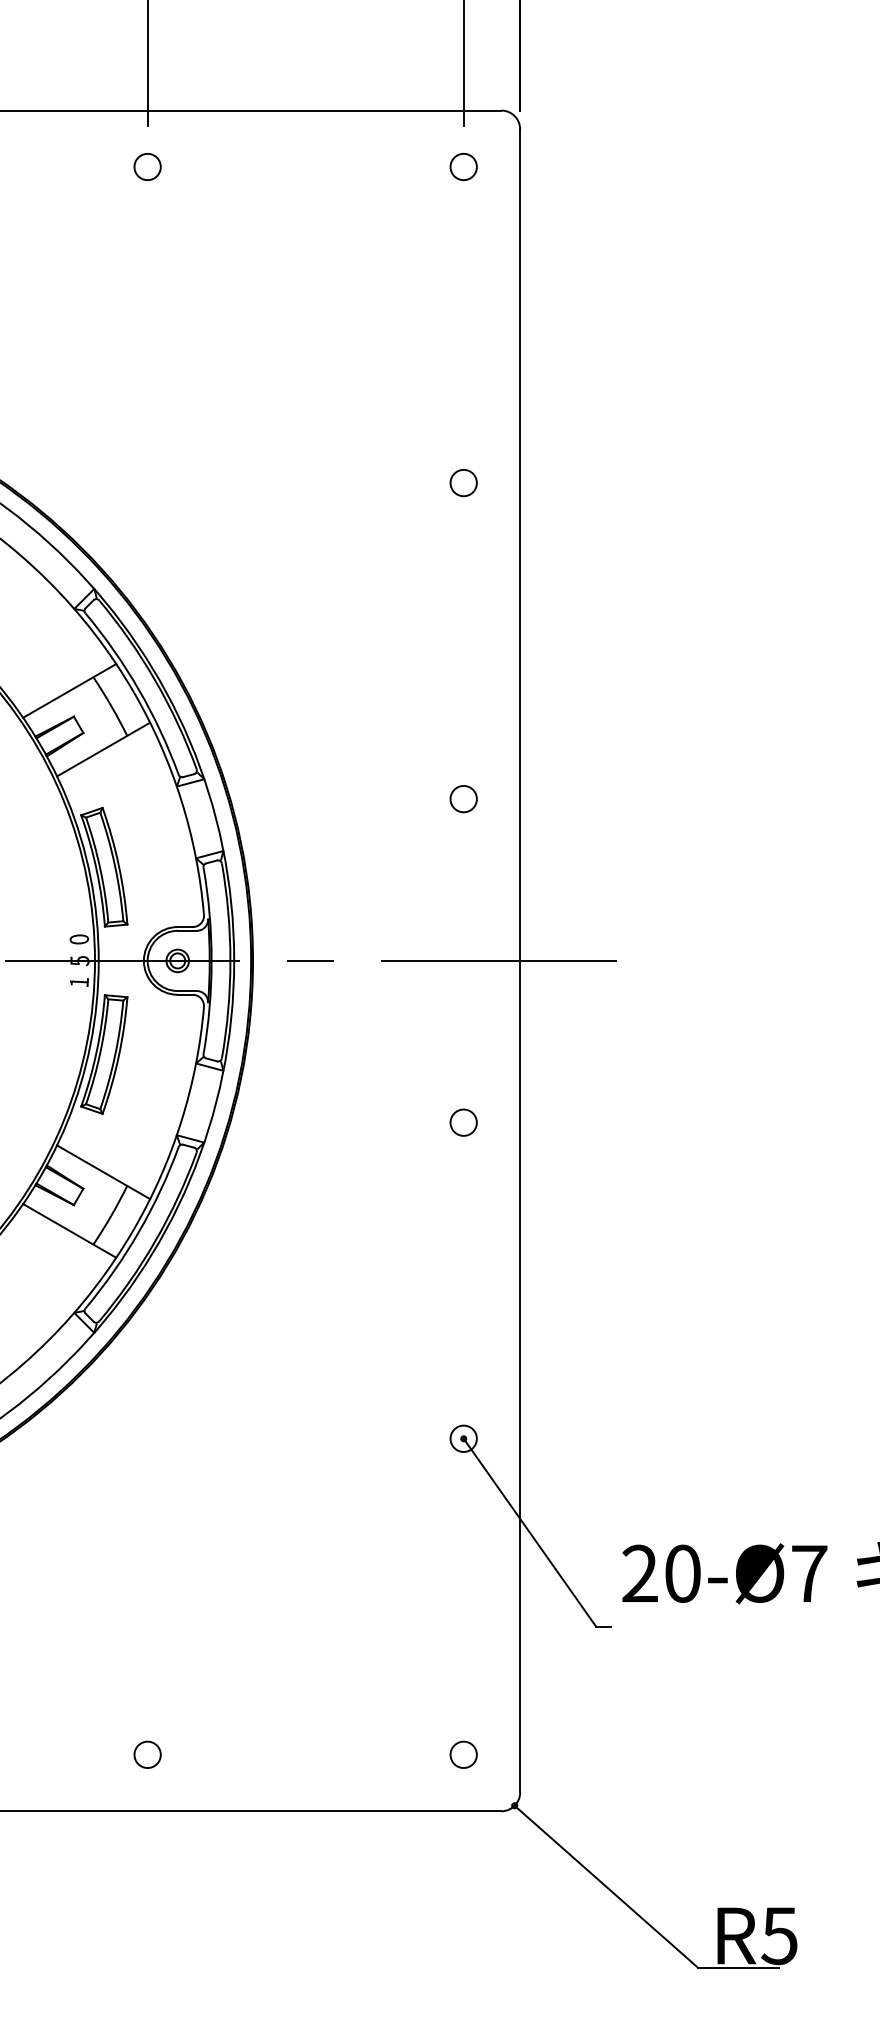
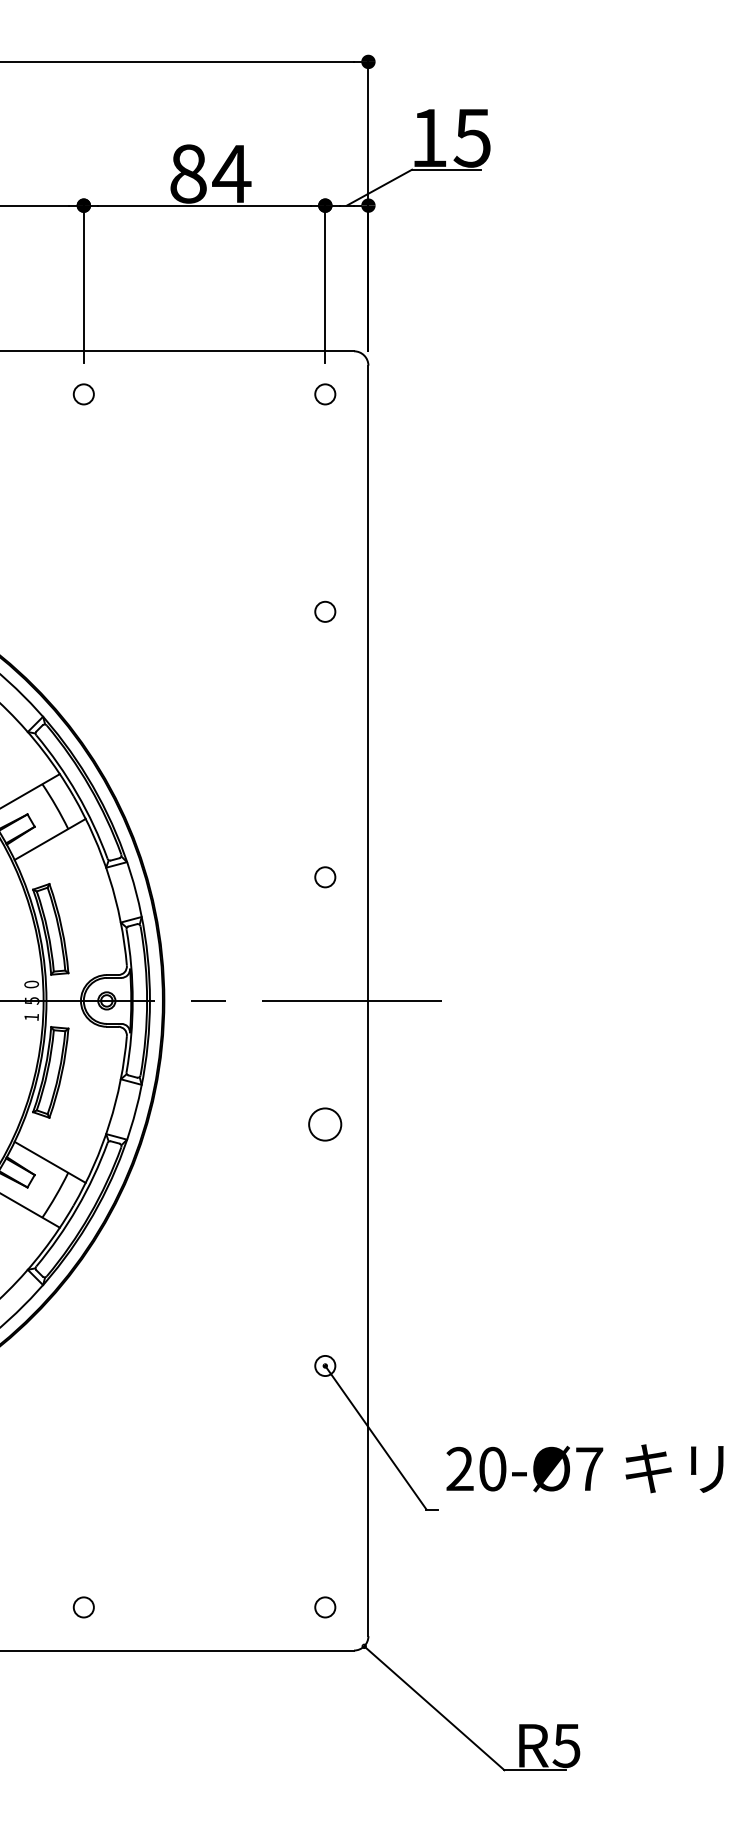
circle: (463, 482) -> (325, 611), moved
circle: (463, 1122) -> (325, 1124), size x1.6

